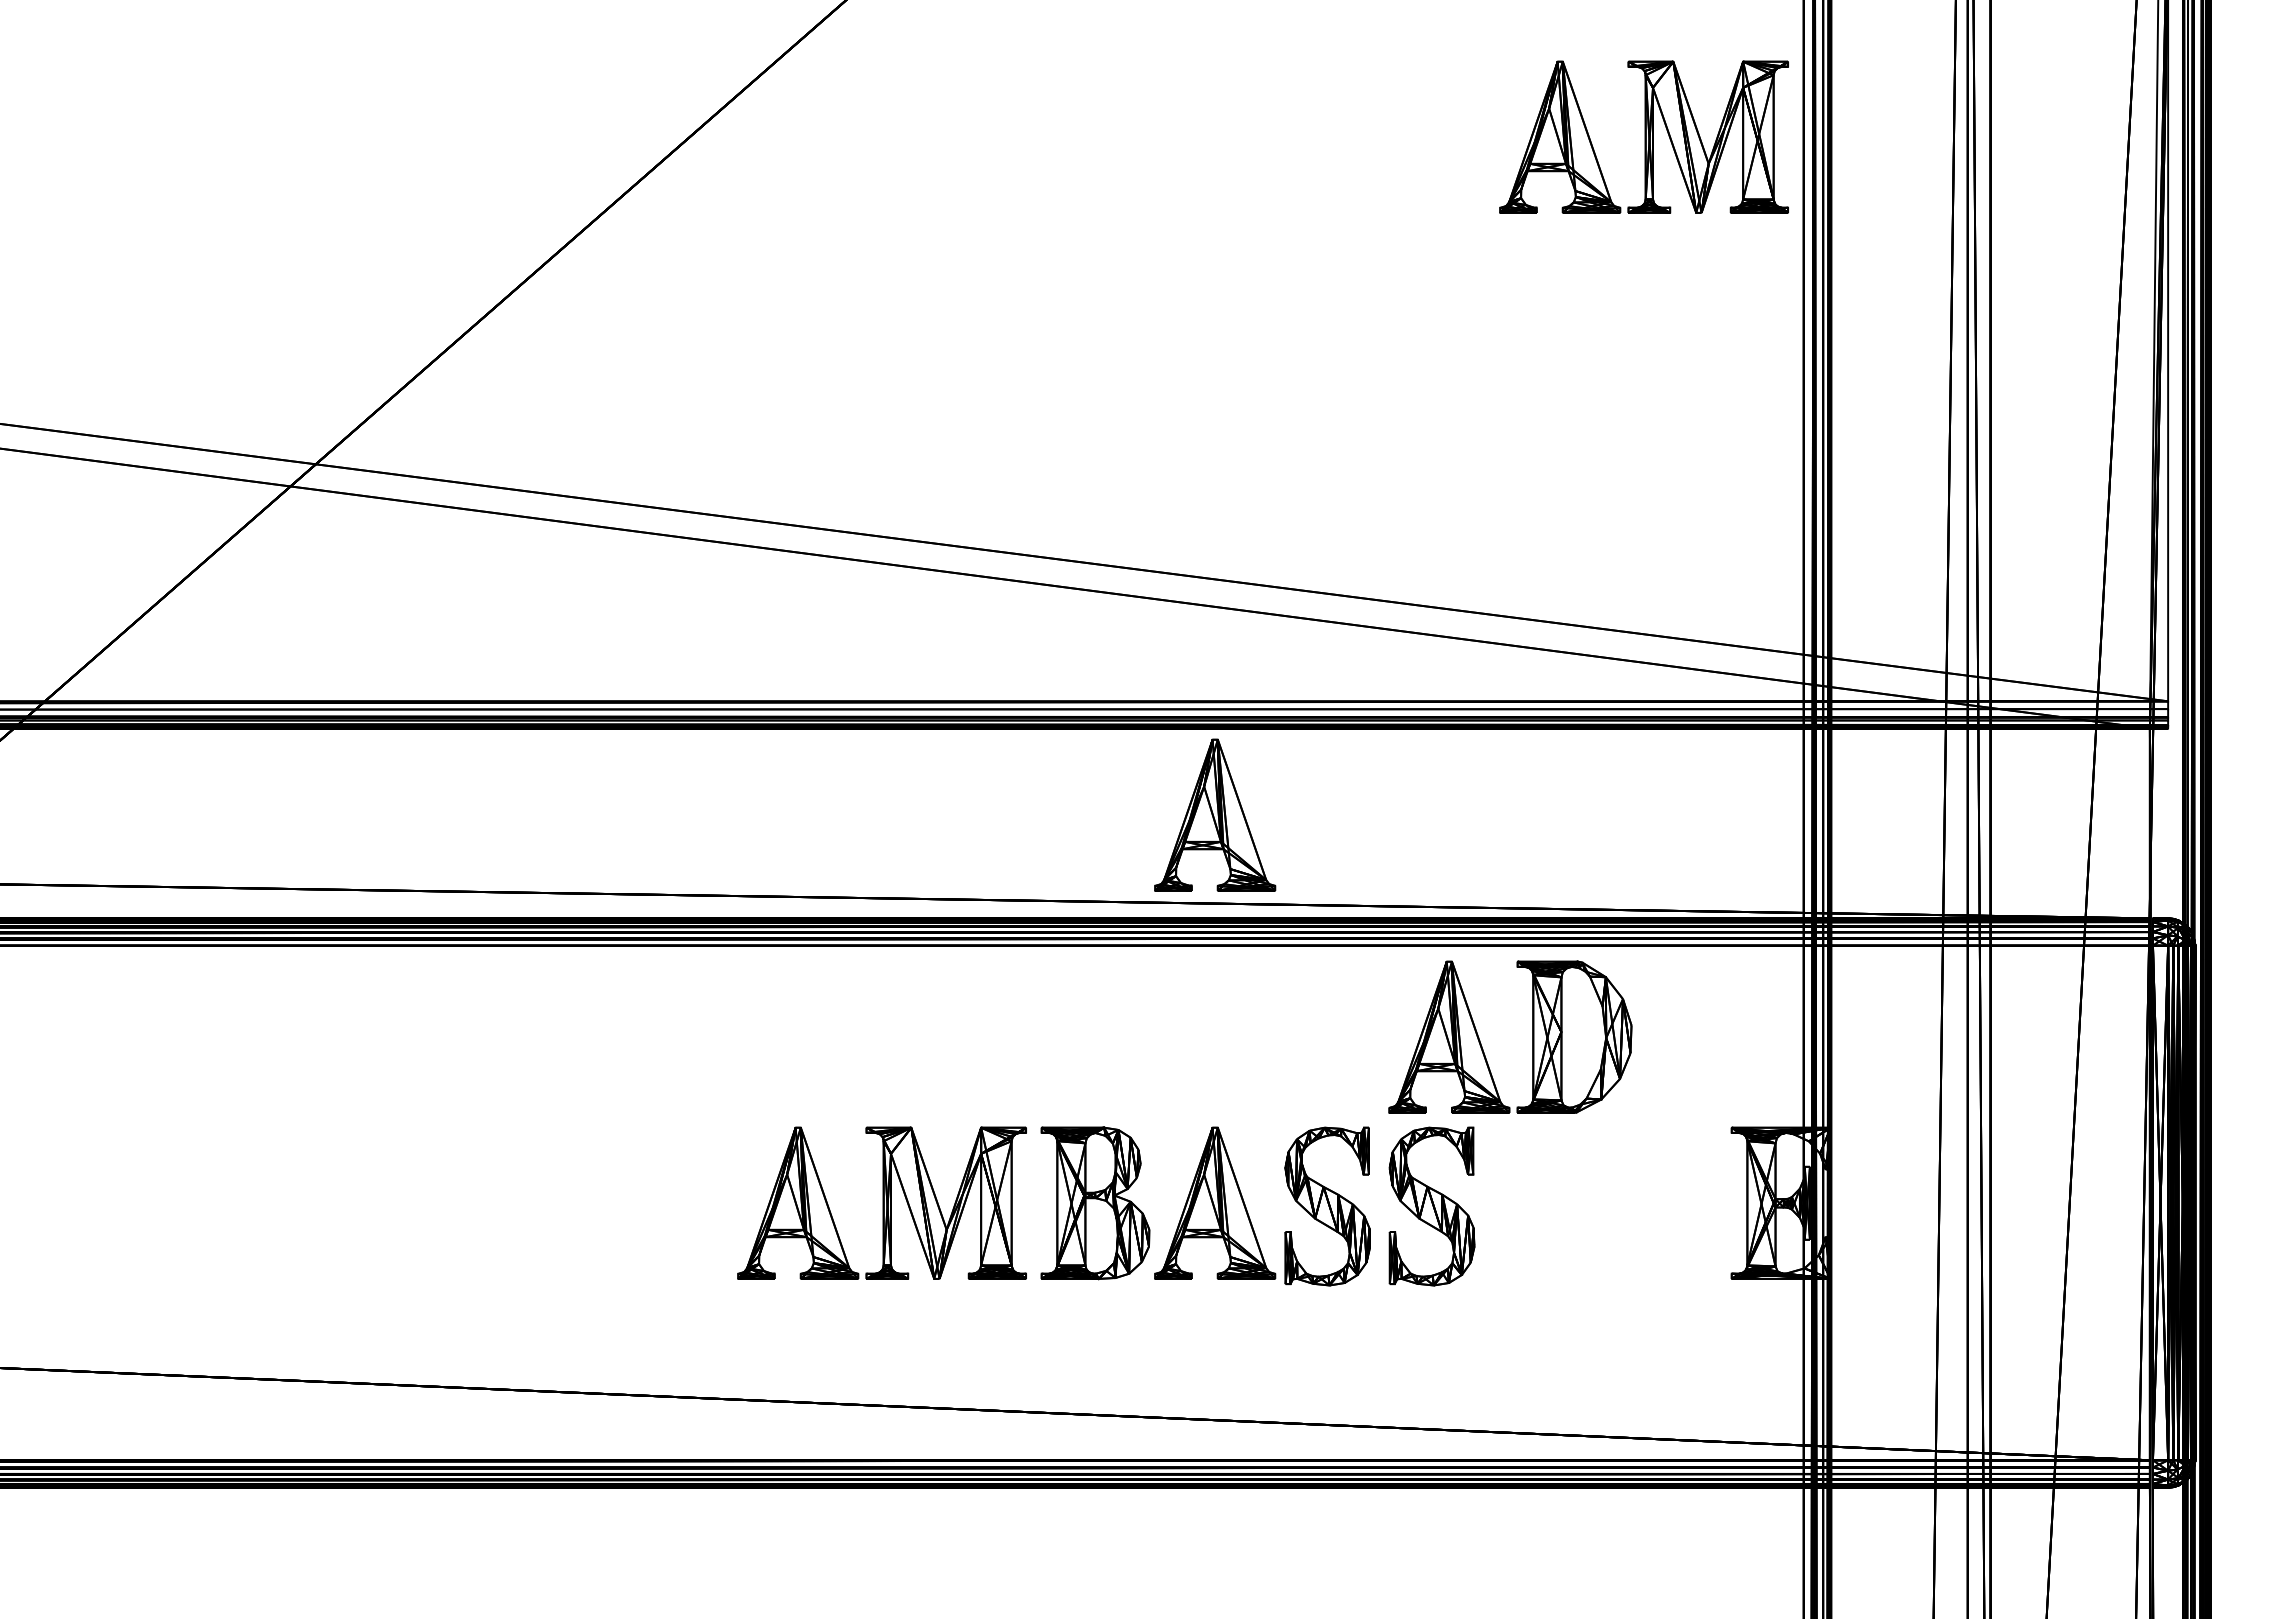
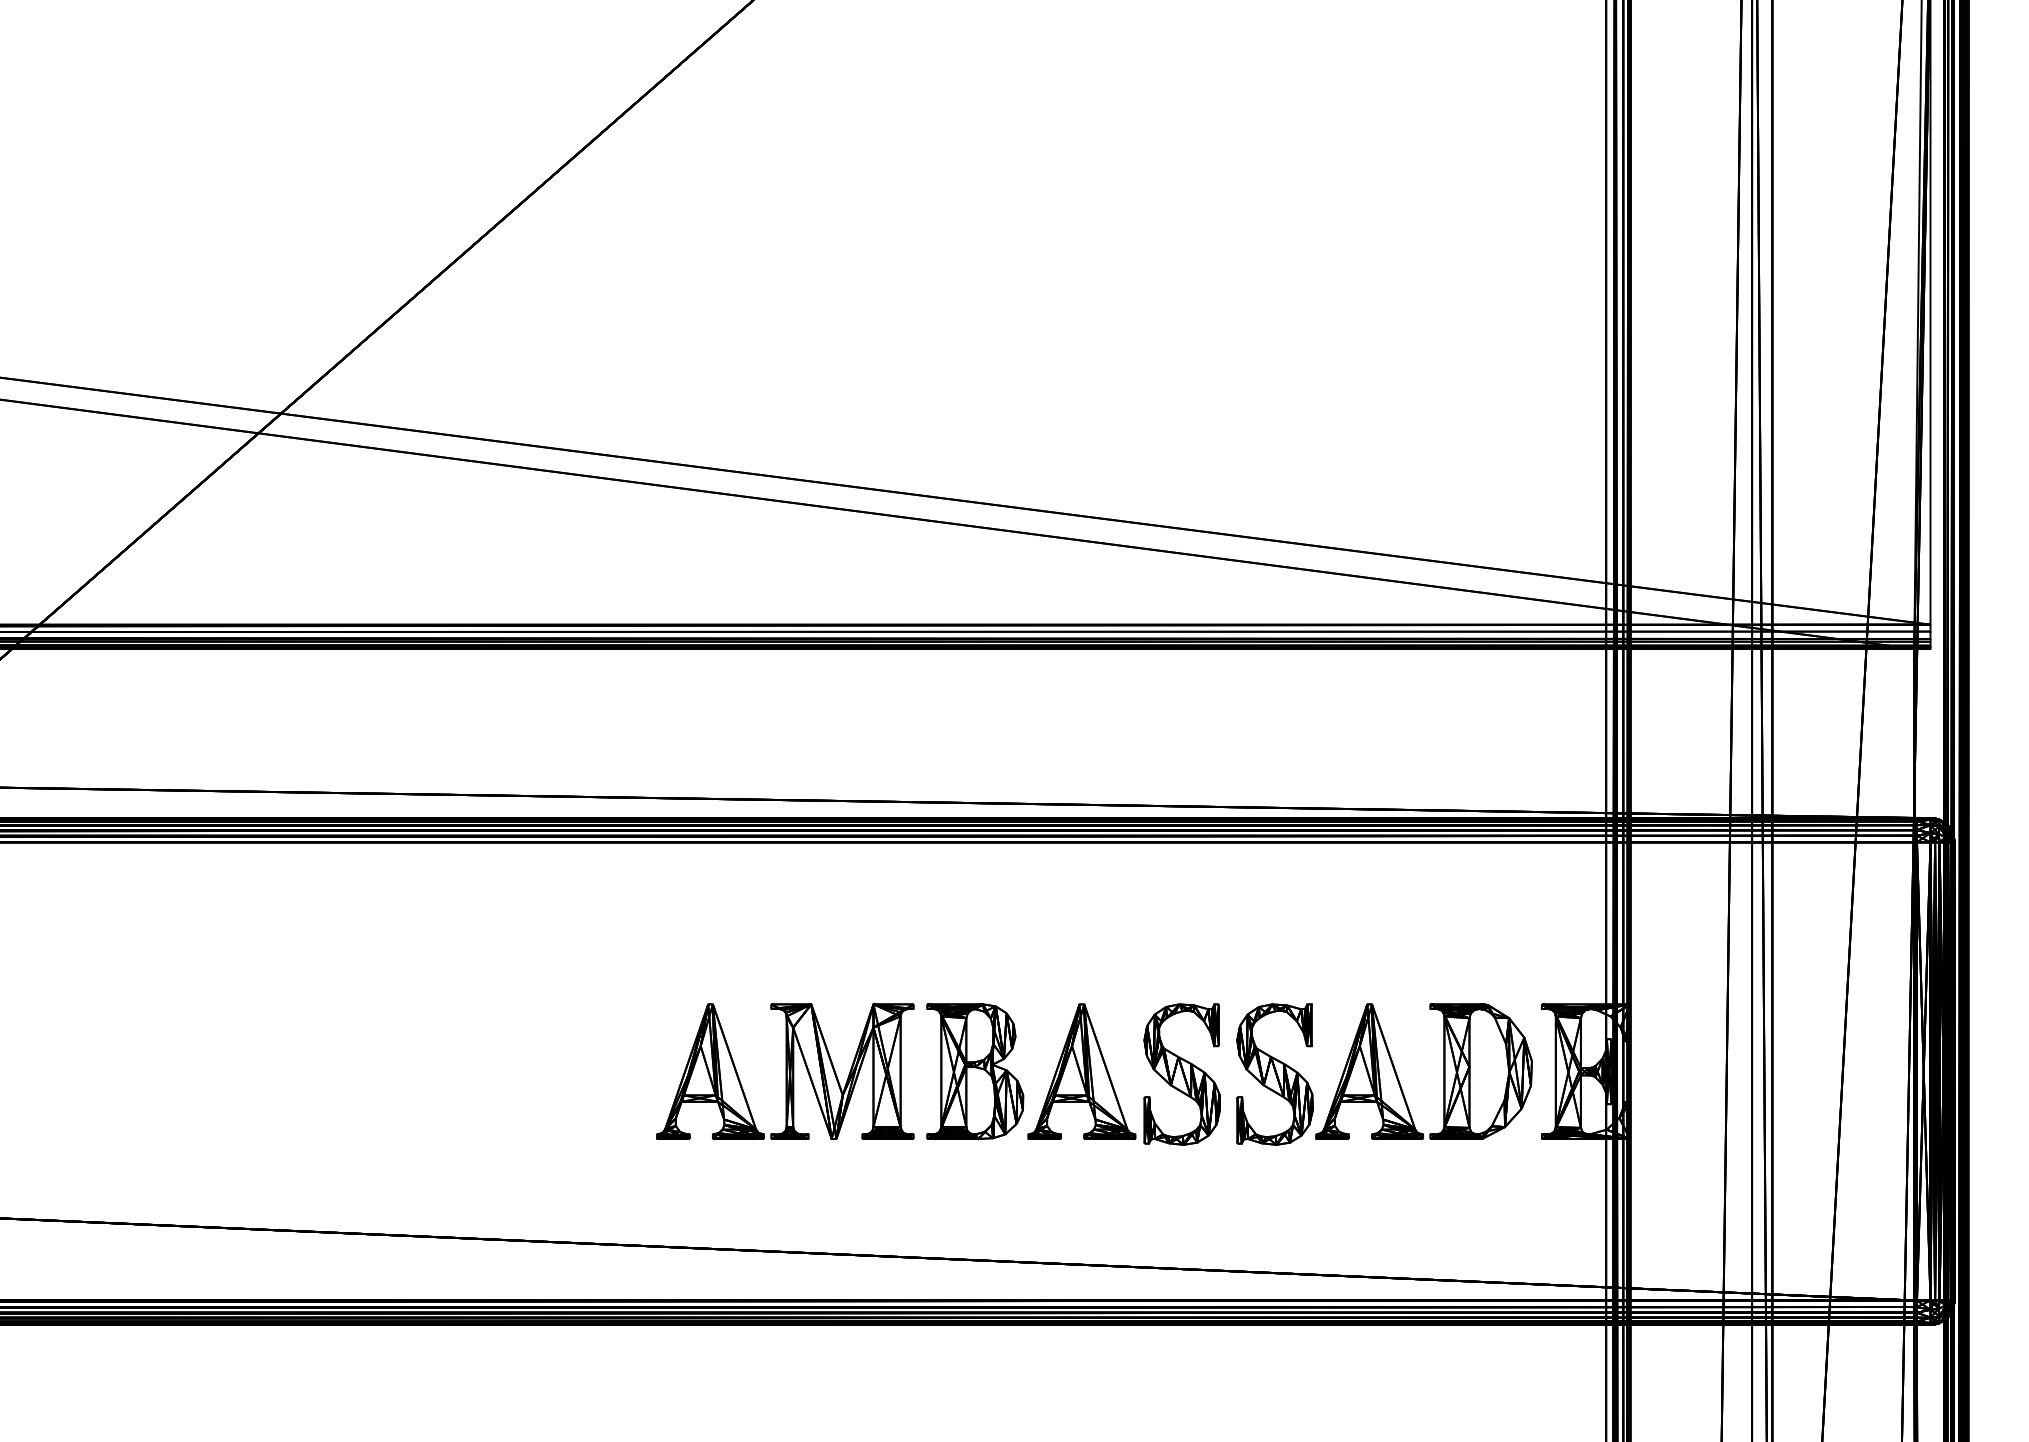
part: (1643, 136) -> (1463, 121), removed
part: (1215, 814) -> (1082, 725), removed
part: (1532, 1036) -> (1443, 1070), moved

